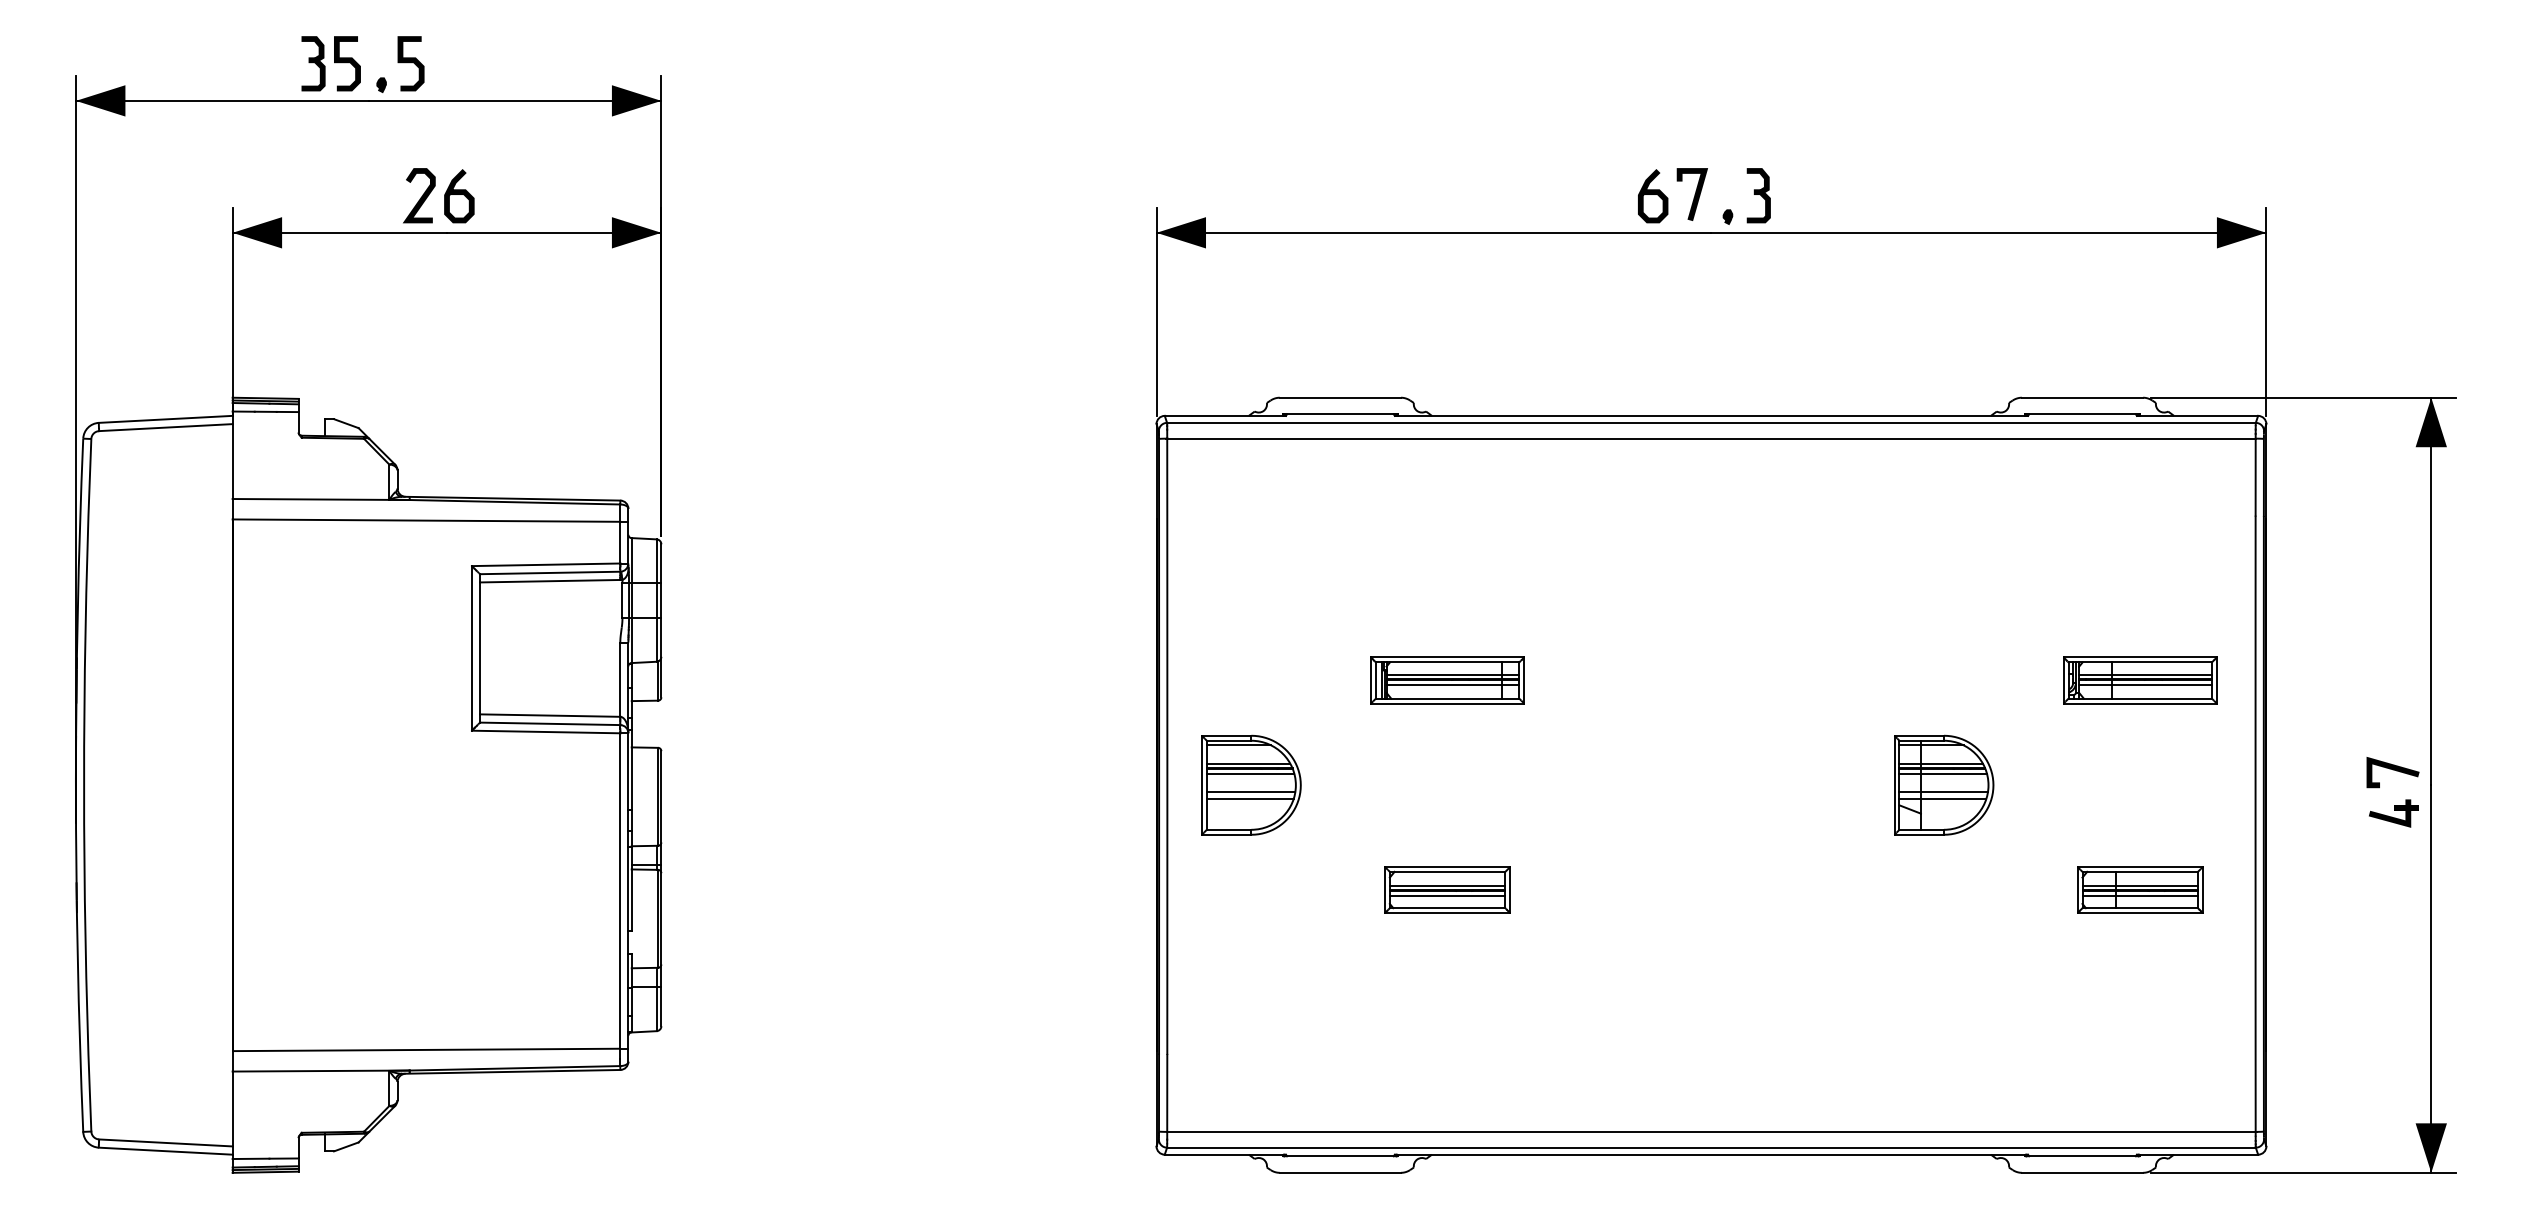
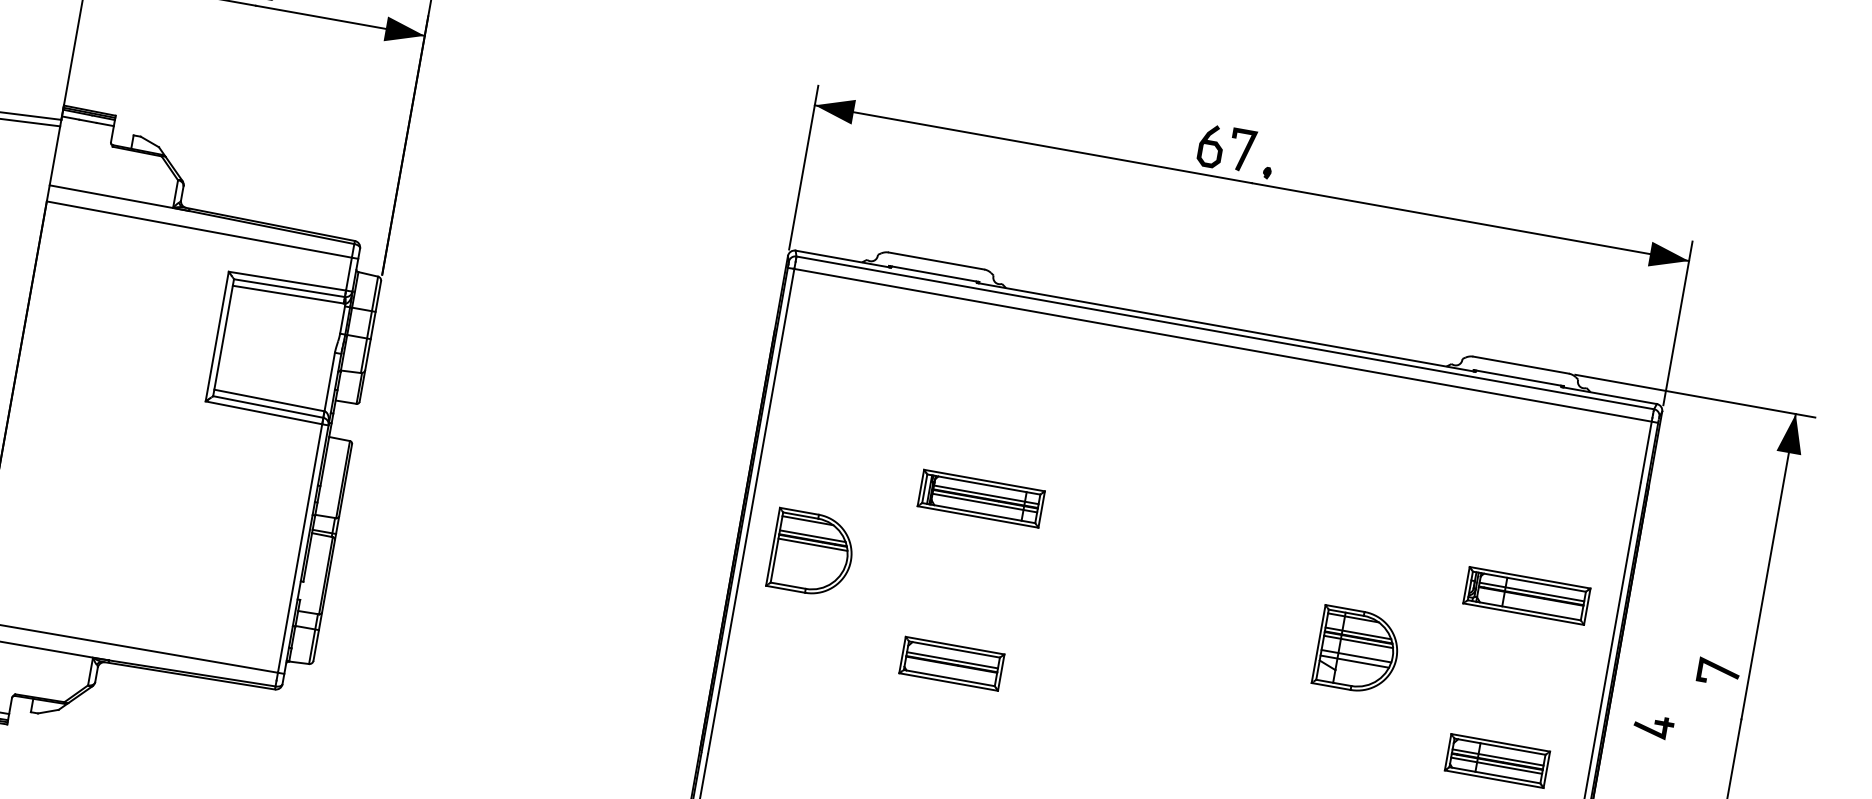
part: (1758, 195) -> (1294, 160), removed
line: (2145, 685) -> (1530, 600), removed
line: (2392, 770) -> (1718, 670), moved
line: (1250, 792) -> (810, 559), removed
line: (1249, 799) -> (808, 564), removed
part: (2393, 813) -> (1653, 726), moved
line: (1447, 896) -> (950, 668), removed

